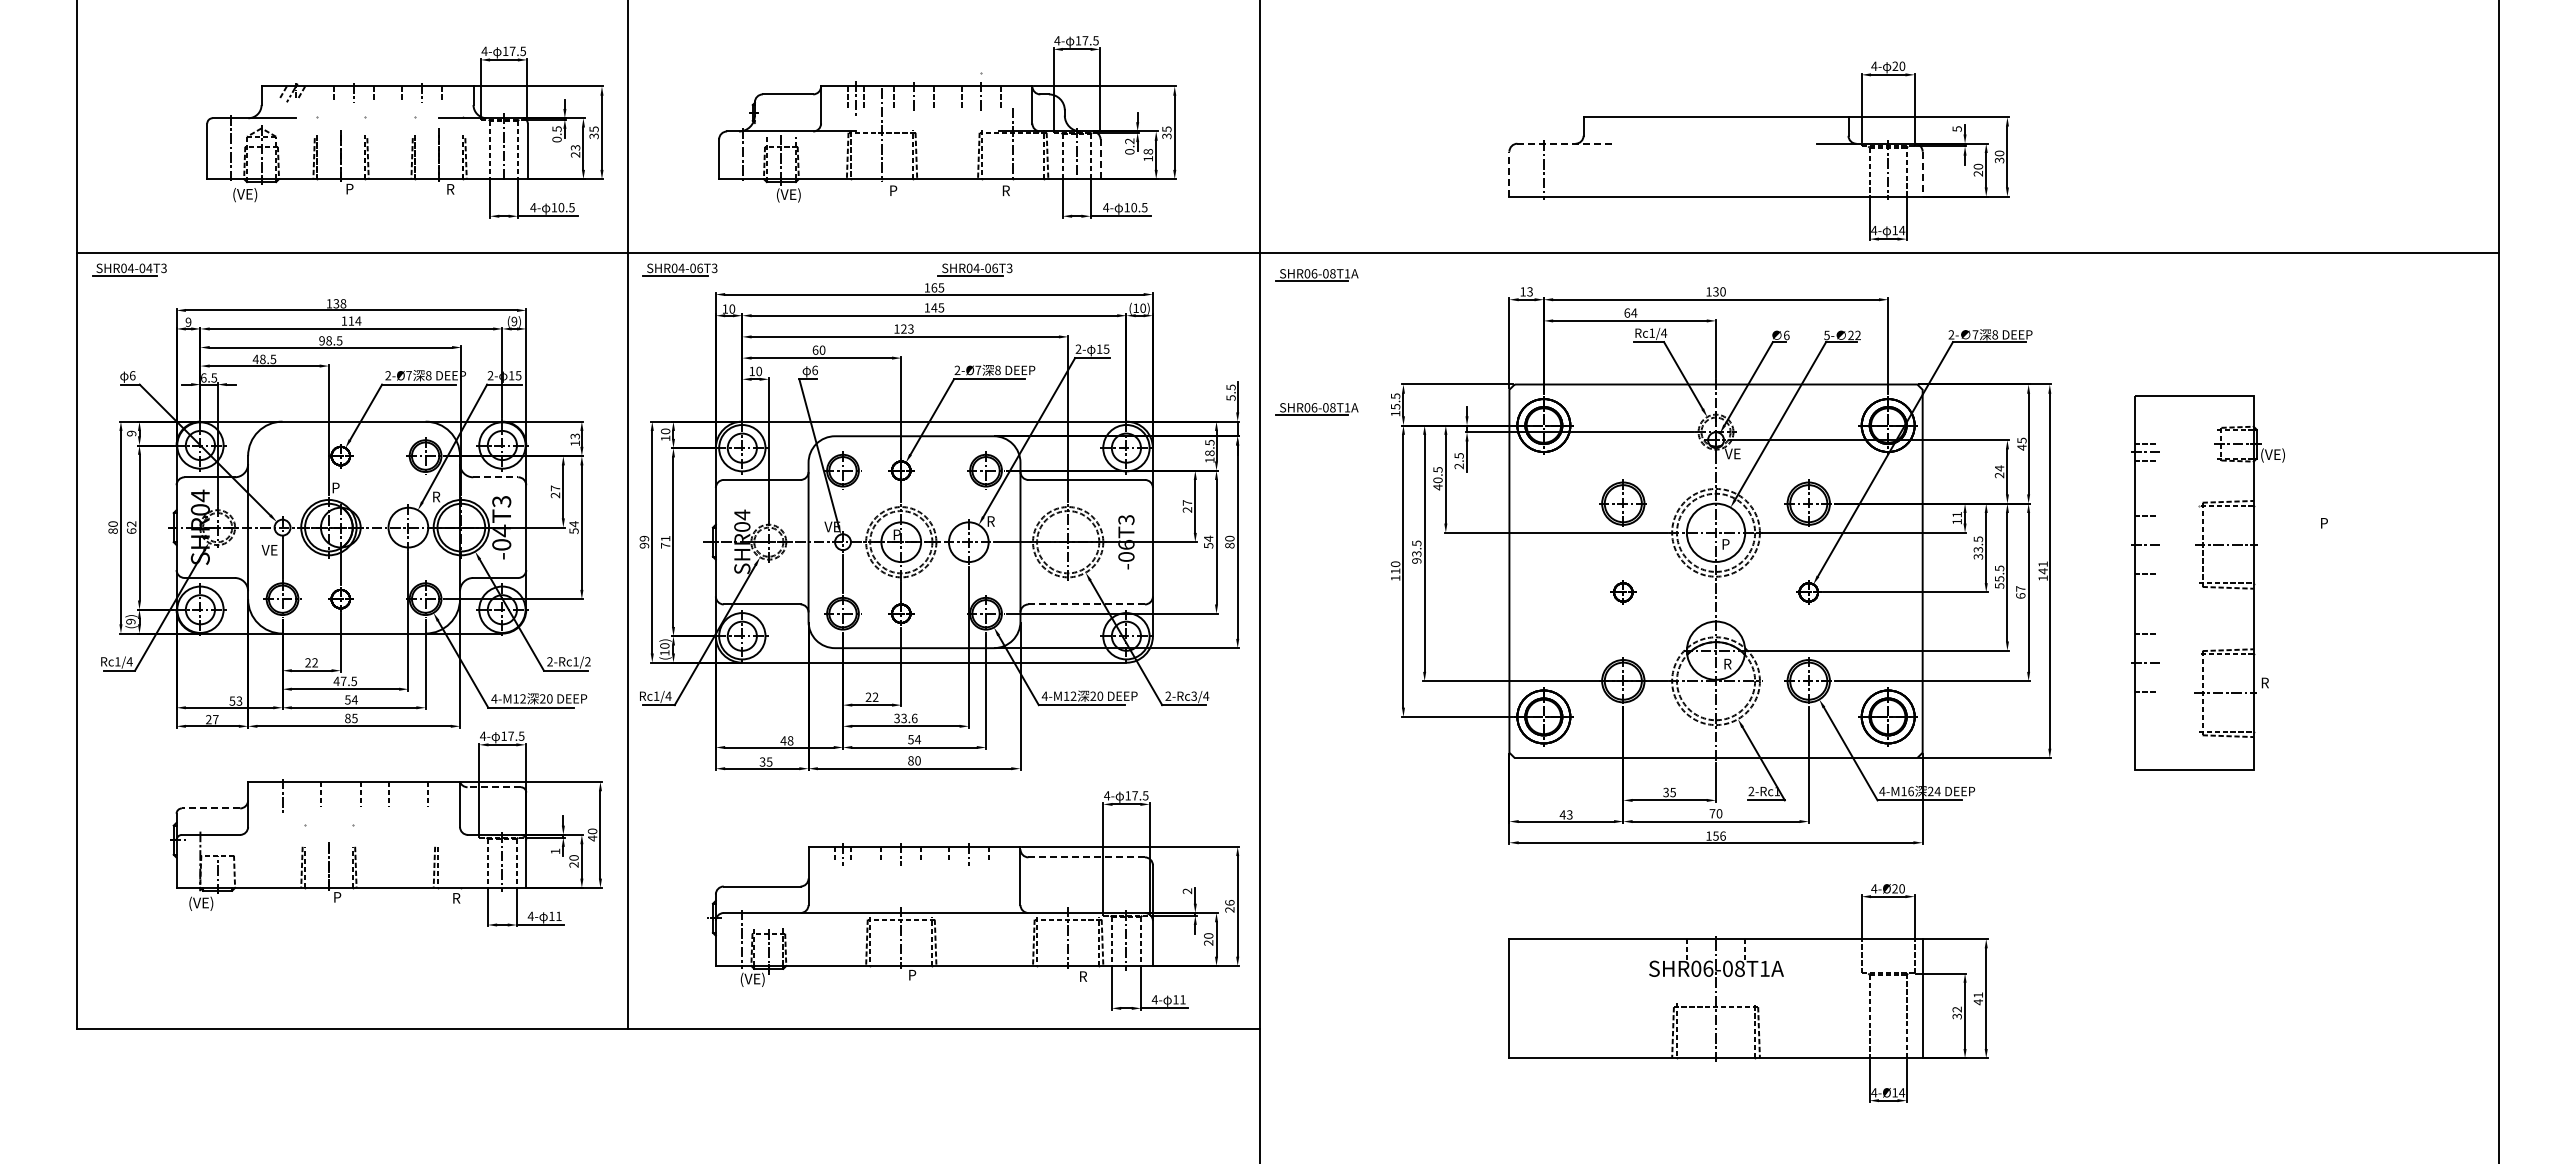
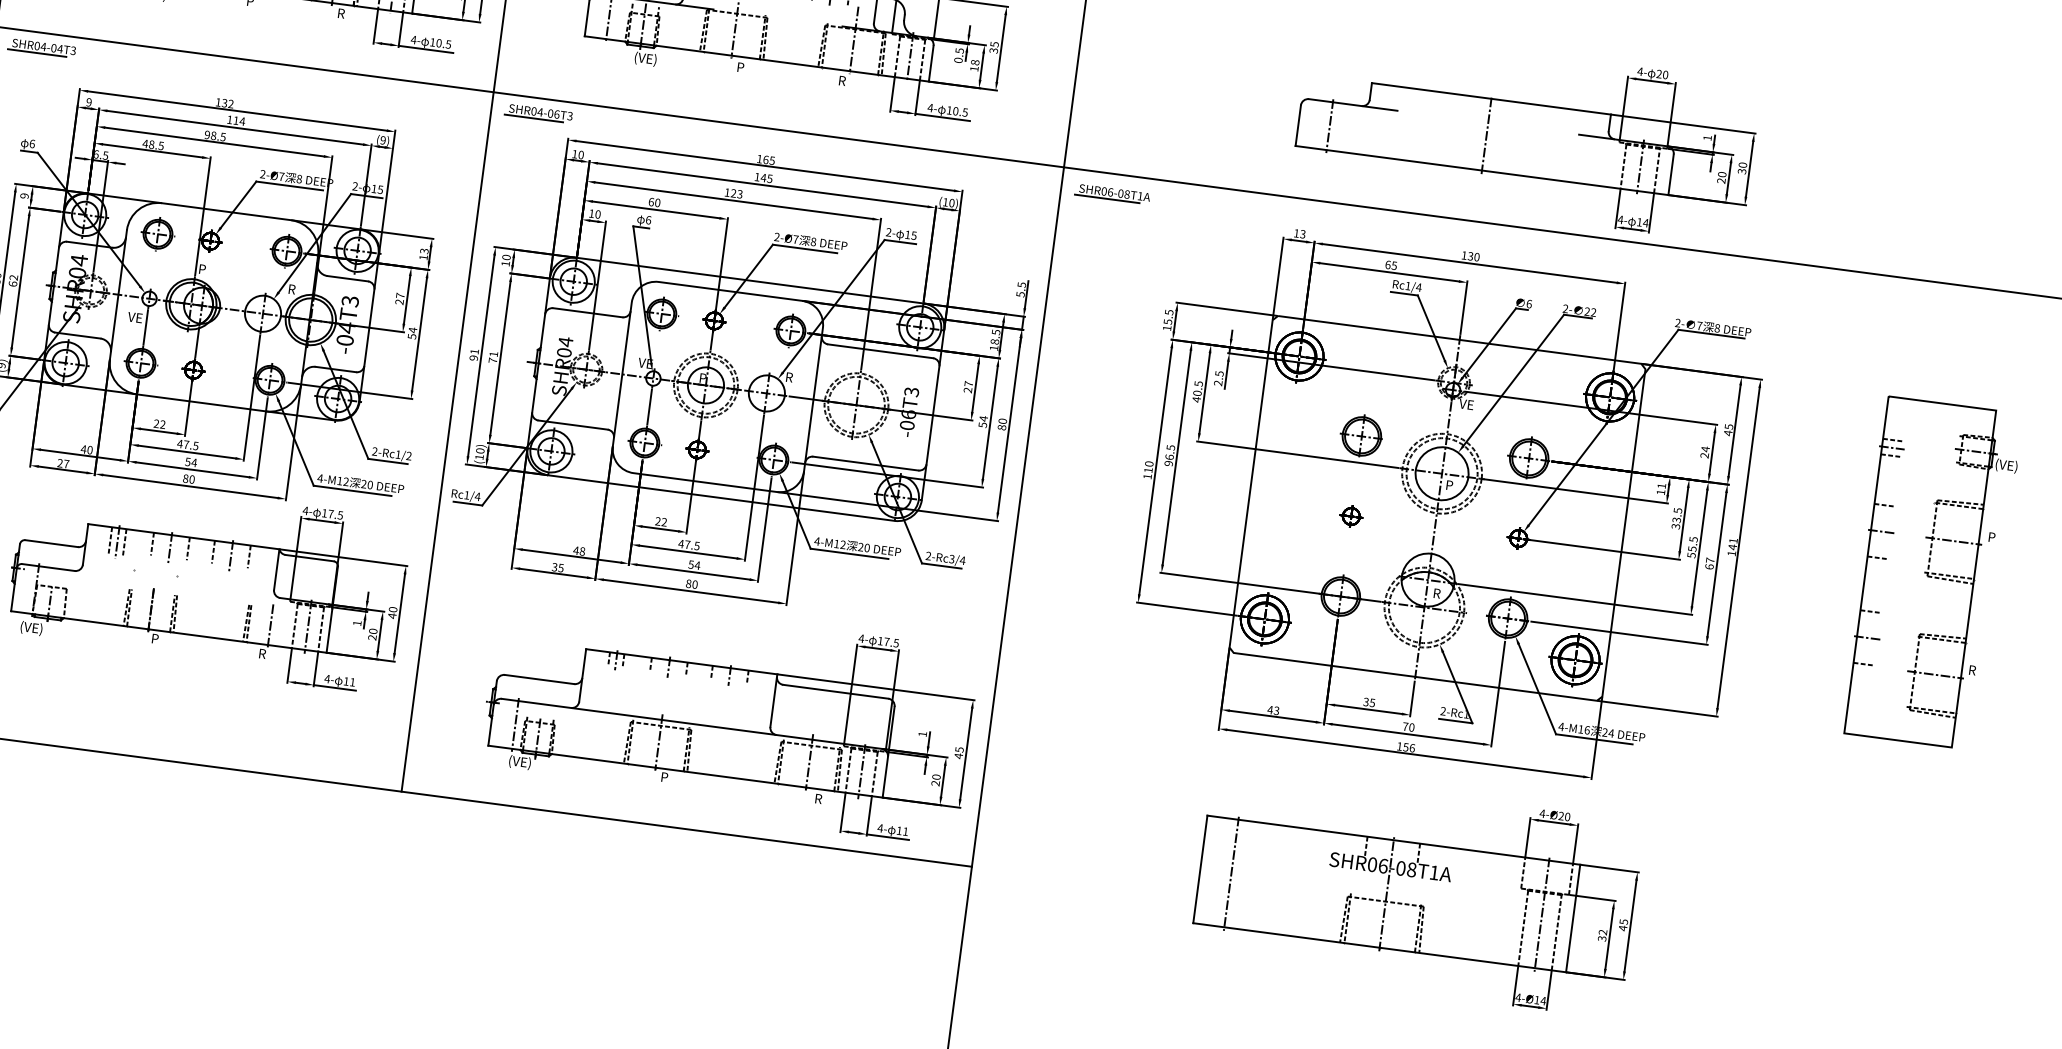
text: (1956, 128) -> (1707, 137), 5 -> 1
text: (1129, 141) -> (959, 51), 0.2 -> 0.5
line: (1566, 143) -> (1353, 104), dashed -> solid
line: (1716, 156) -> (1487, 134), added
line: (1100, 159) -> (931, 63), dashed -> solid
line: (1509, 174) -> (1298, 125), dashed -> solid
line: (1922, 174) -> (1670, 175), dashed -> solid
part: (974, 269) -> (804, 148), removed
text: (343, 303) -> (231, 103), 138 -> 132
text: (1634, 312) -> (1394, 265), 64 -> 65
text: (1826, 335) -> (1565, 308), 5- -> 2-
part: (1316, 409) -> (1096, 315), removed
part: (282, 455) -> (158, 233), added
line: (495, 477) -> (347, 278), dashed -> solid
text: (644, 538) -> (474, 351), 99 -> 91
text: (1416, 553) -> (1169, 456), 93.5 -> 96.5
part: (2207, 582) -> (1932, 572), moved
line: (1087, 604) -> (866, 463), dashed -> solid
text: (235, 700) -> (86, 449), 53 -> 40
text: (354, 718) -> (191, 479), 85 -> 80
text: (905, 718) -> (688, 544), 33.6 -> 47.5
line: (494, 787) -> (309, 558), dashed -> solid
line: (340, 795) -> (169, 547), added
line: (408, 795) -> (231, 555), added
line: (274, 796) -> (110, 540), added
line: (290, 796) -> (124, 542), added
line: (210, 808) -> (51, 543), dashed -> solid
line: (1087, 857) -> (836, 691), dashed -> solid
line: (461, 866) -> (270, 625), added
text: (1186, 891) -> (921, 734), 2 -> 1
text: (1229, 906) -> (958, 753), 26 -> 45
text: (1978, 994) -> (1624, 921), 41 -> 45
line: (1543, 998) -> (1231, 873), added
line: (1888, 998) -> (1542, 914), added

